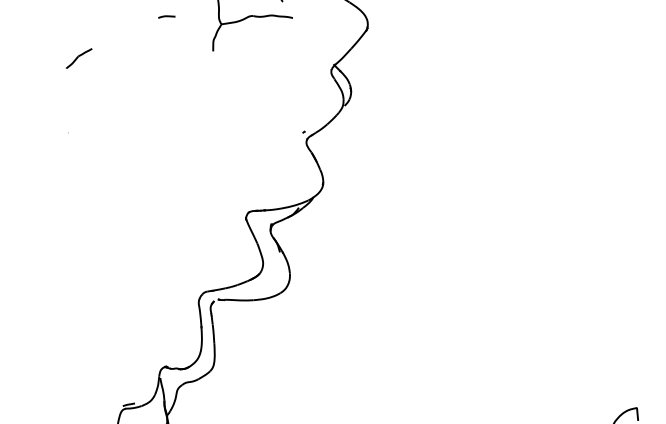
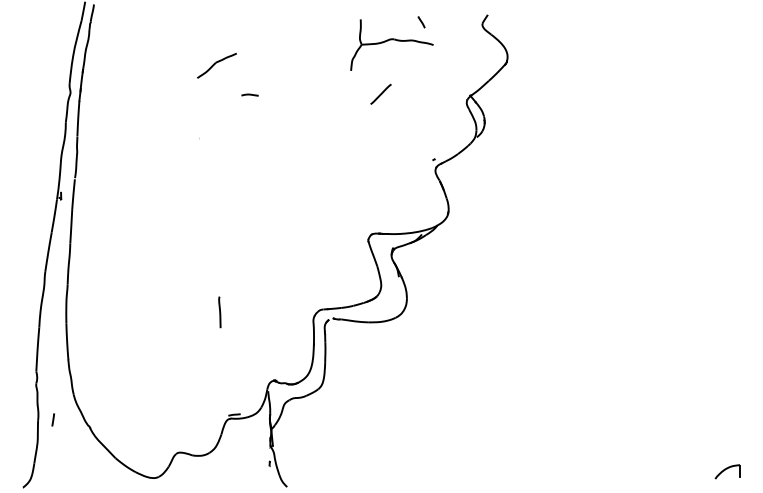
line: (166, 16) -> (249, 94), moved
part: (78, 58) -> (216, 65), size x1.43
line: (244, 71) -> (380, 93), added
line: (104, 304) -> (219, 312), added

